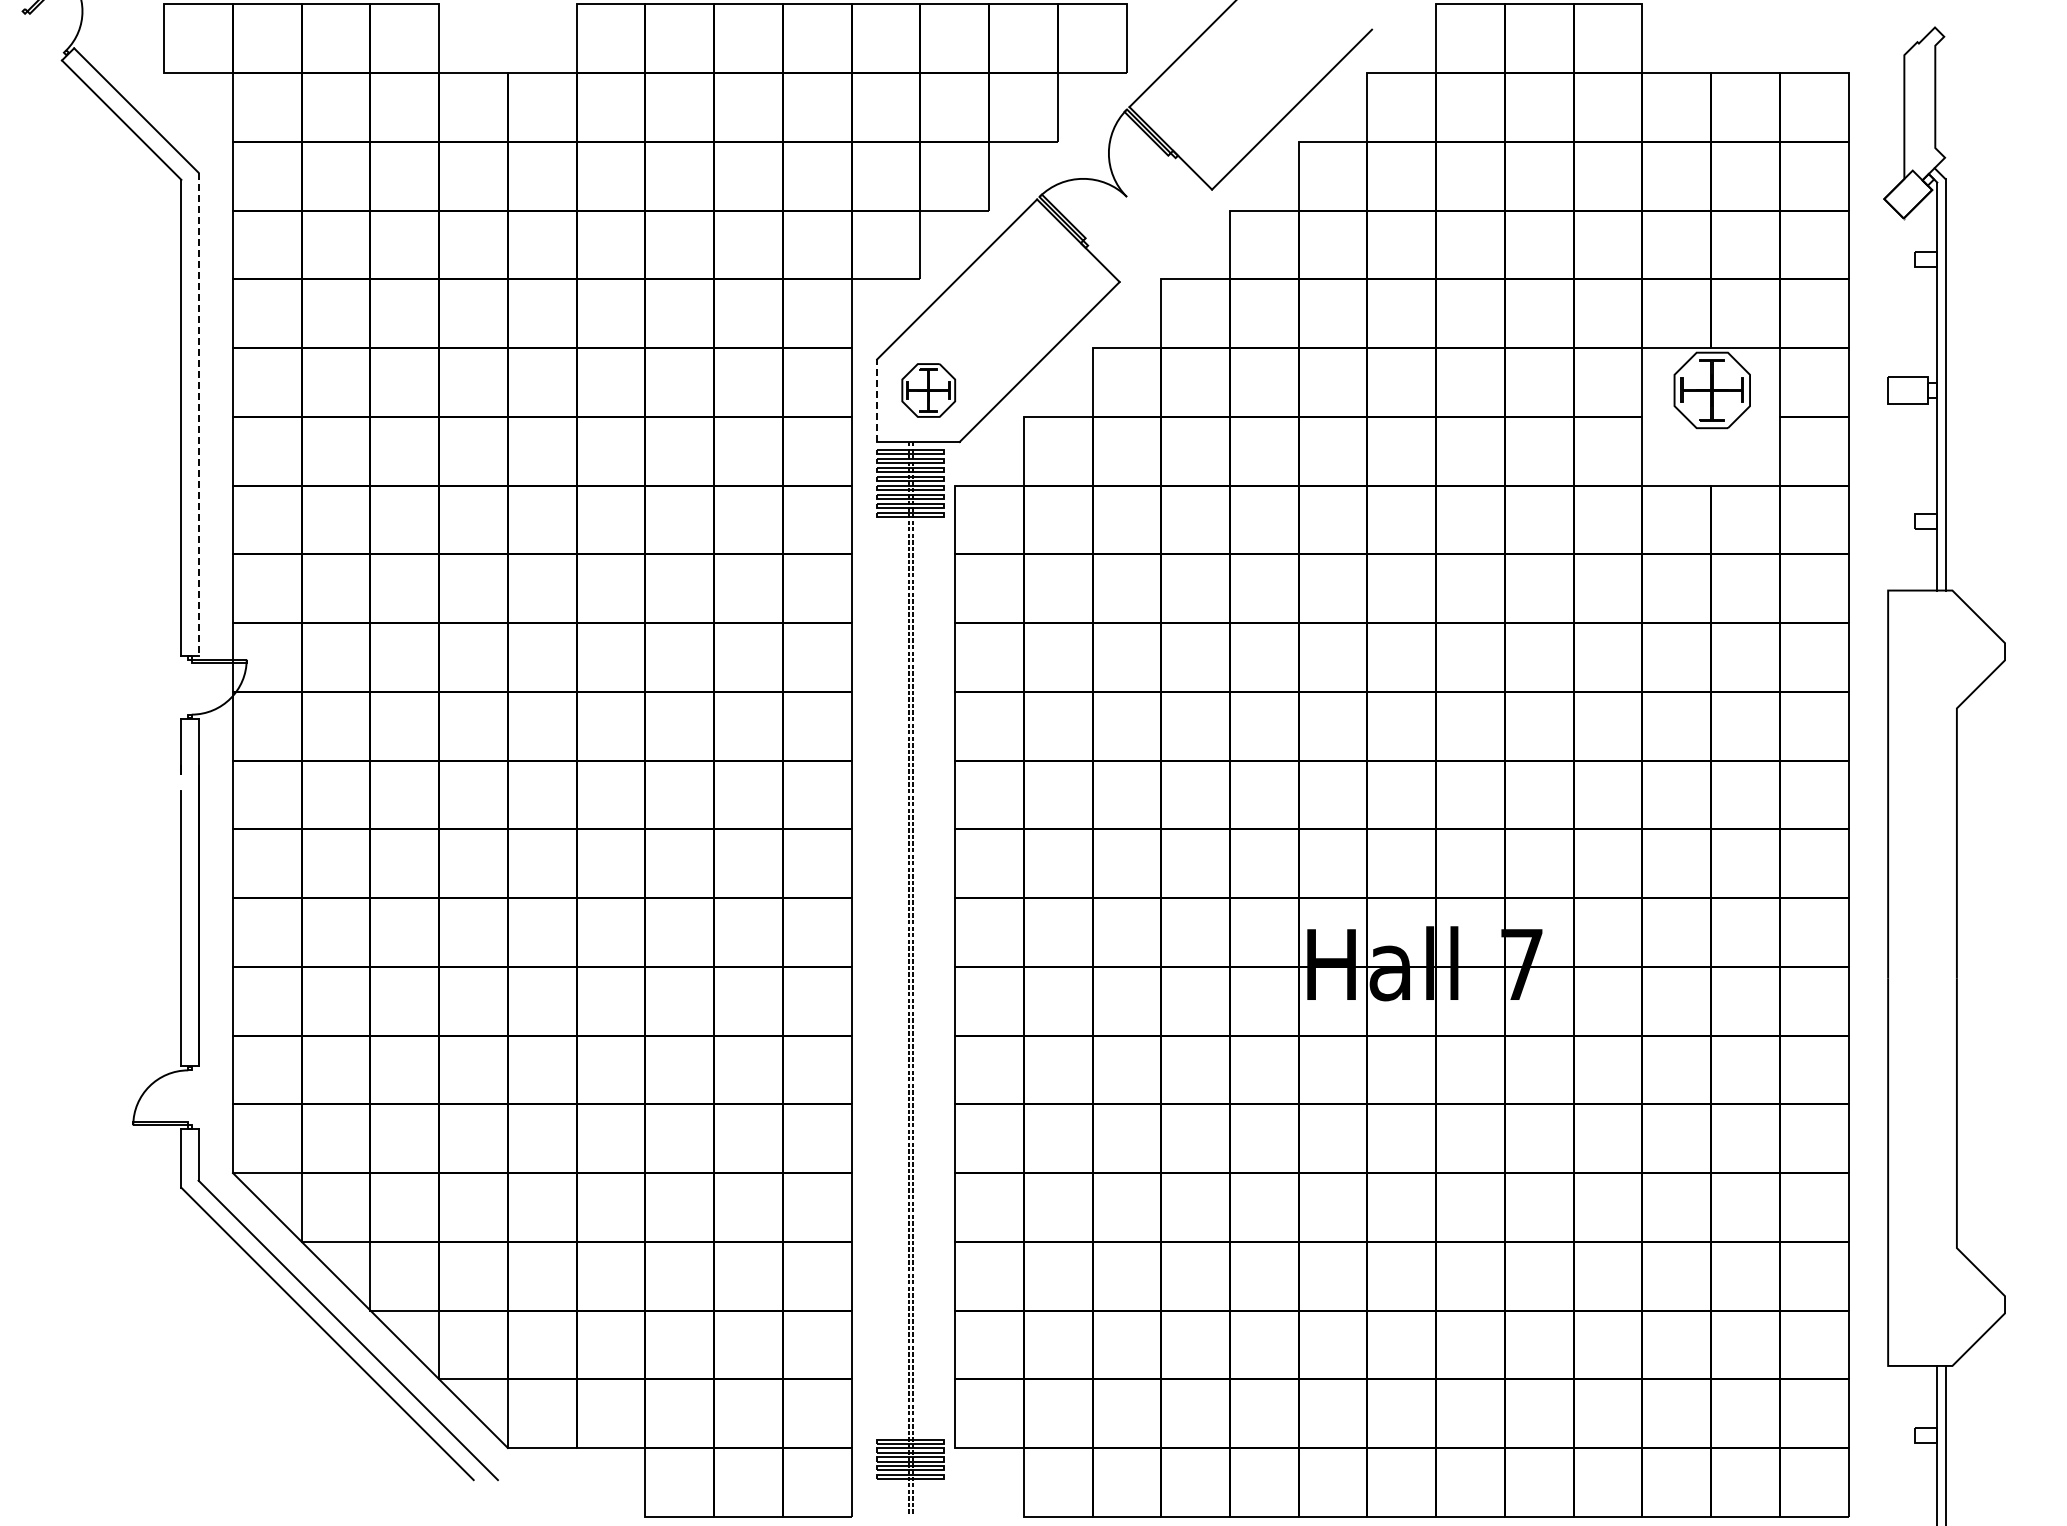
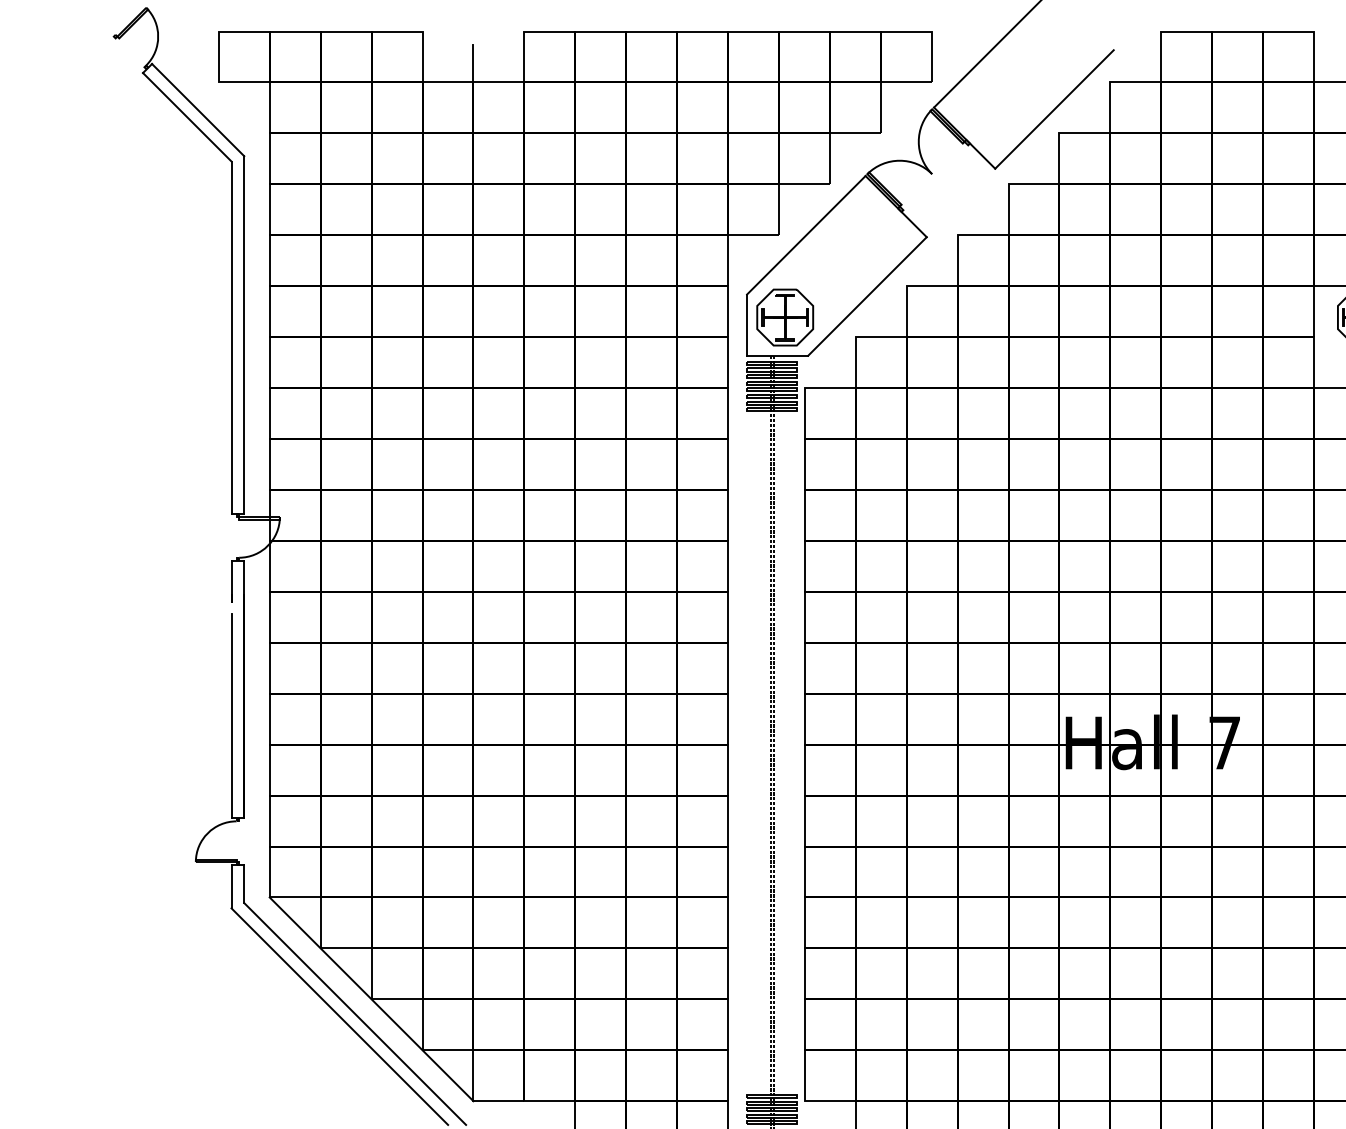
line: (507, 48) -> (473, 64), added
part: (928, 390) -> (785, 317), size x1.43
line: (877, 400) -> (747, 324), dashed -> solid
line: (198, 414) -> (244, 335), dashed -> solid

